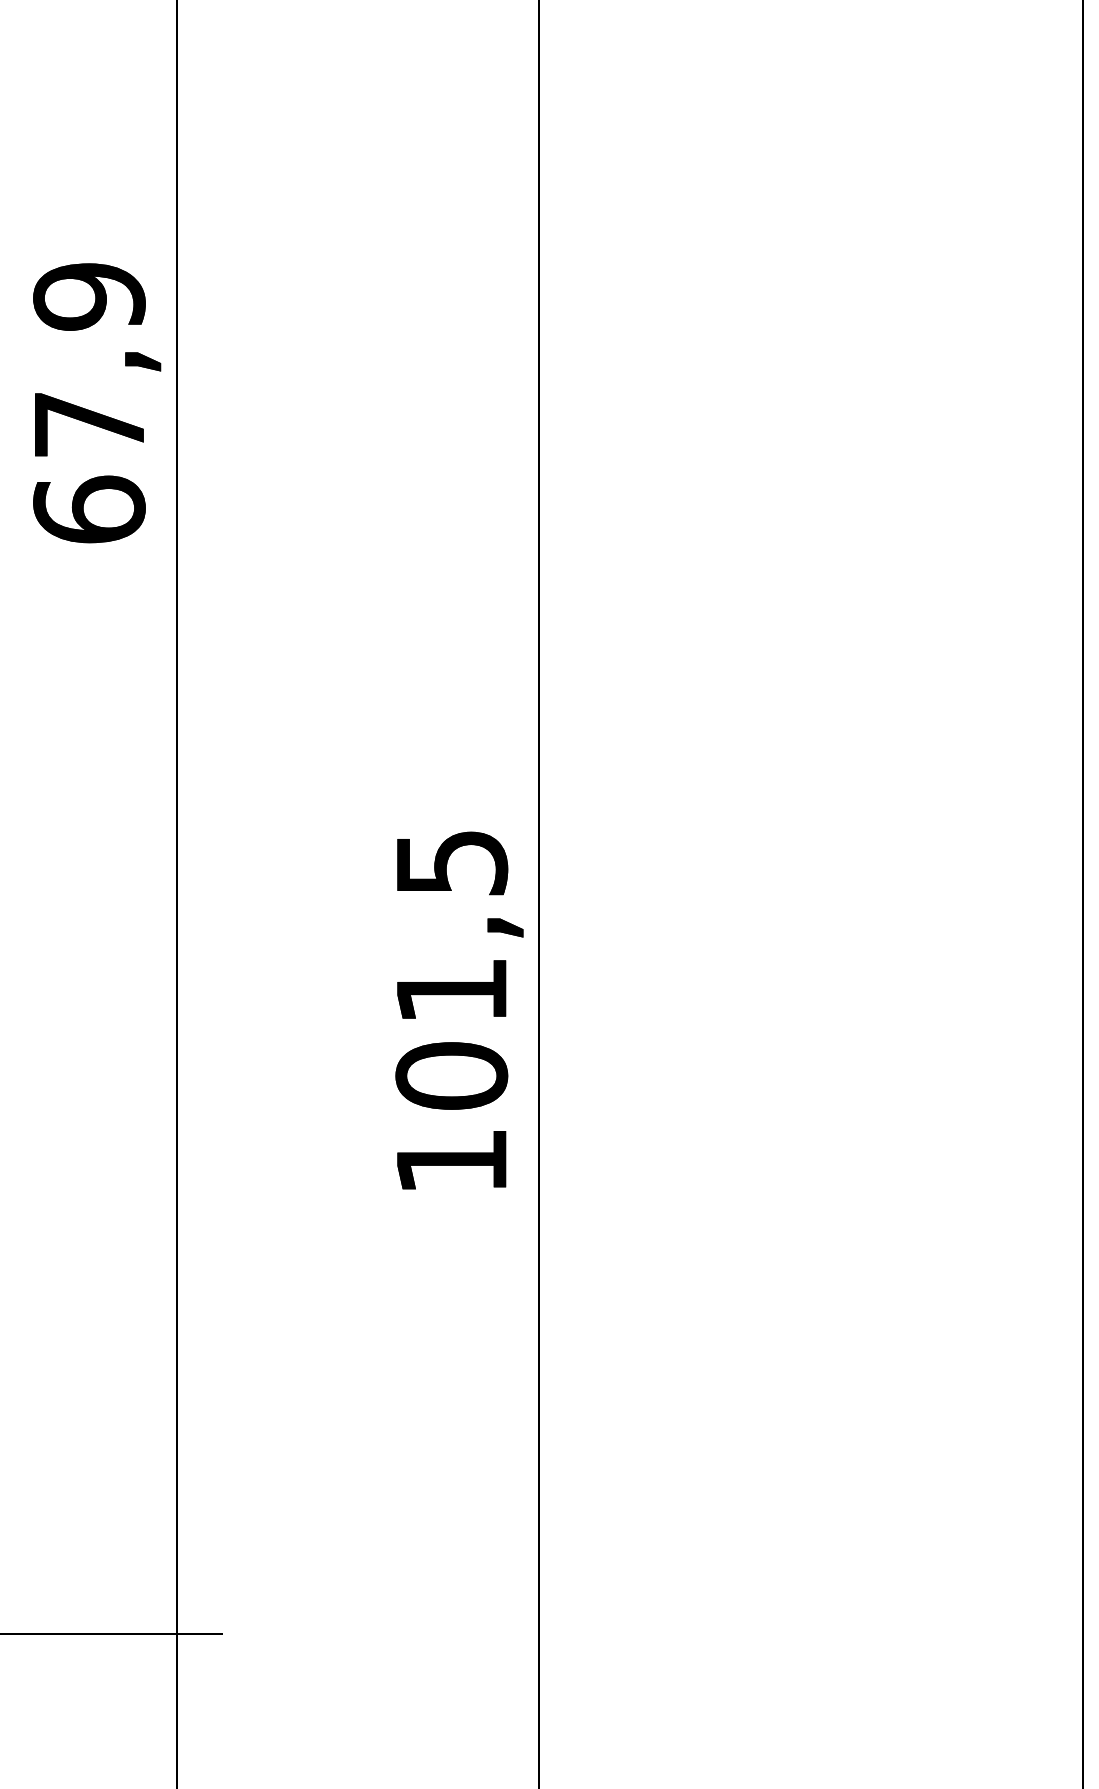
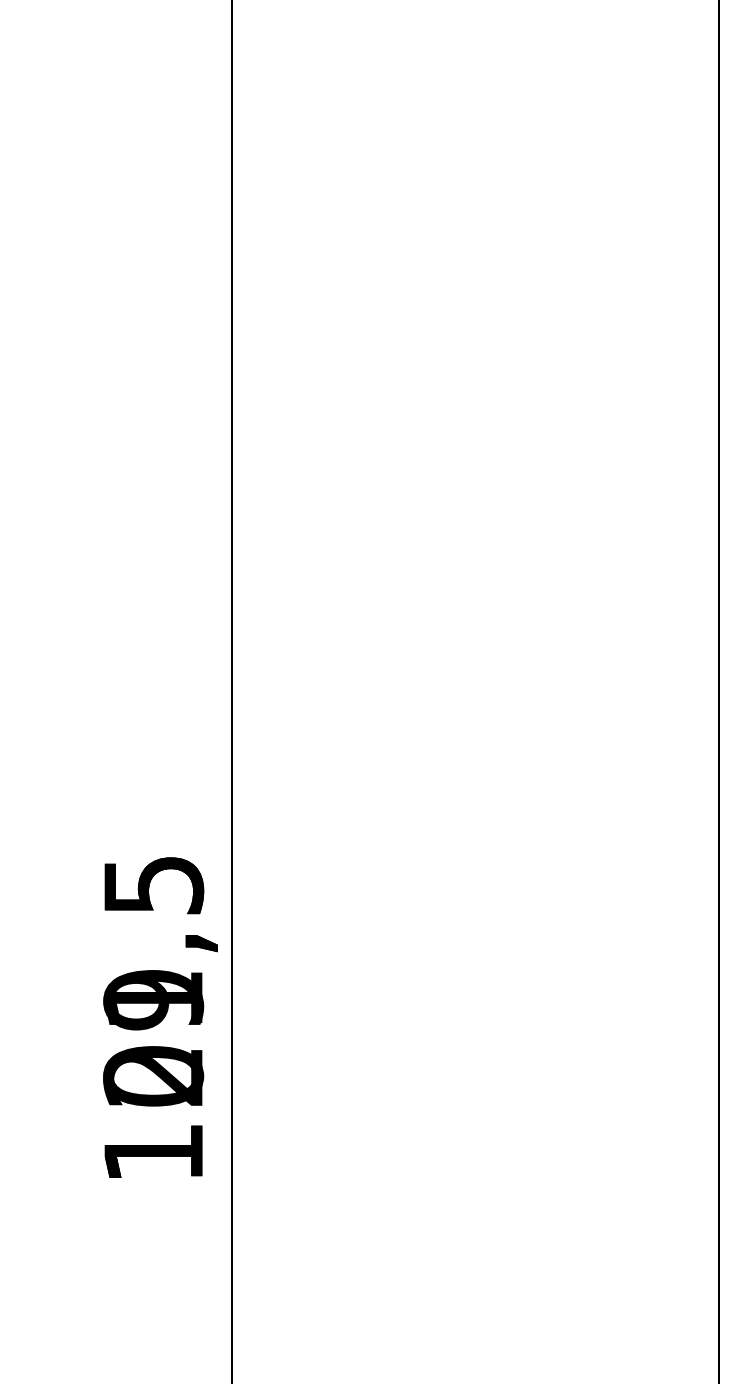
text: (451, 1033) -> (153, 1038), 101,5 -> 129,5

